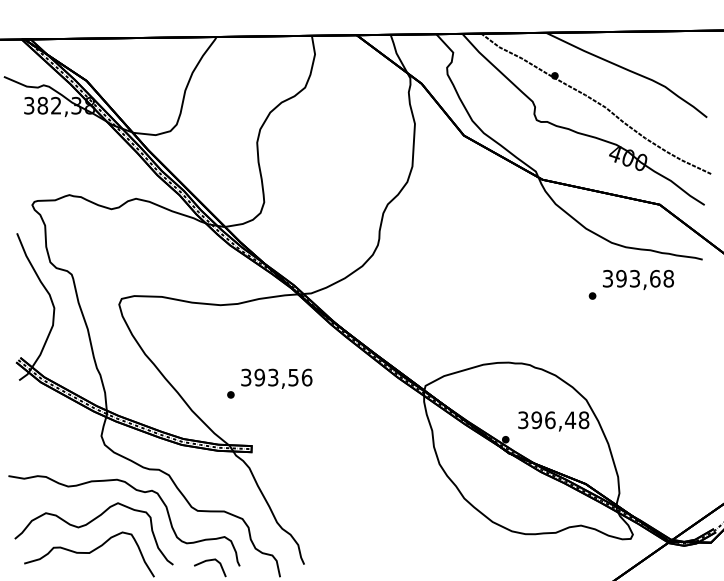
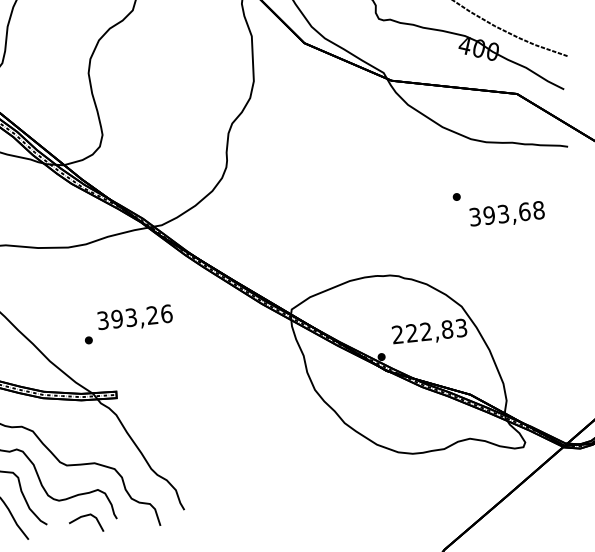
text: (638, 279) -> (507, 214), moved
text: (293, 377) -> (152, 315), 393,56 -> 393,26
text: (553, 420) -> (429, 331), 396,48 -> 222,83

